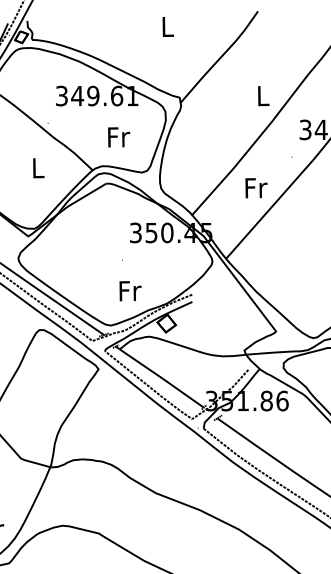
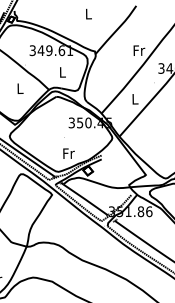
text: (263, 95) -> (139, 50), L -> Fr
text: (118, 137) -> (62, 72), Fr -> L
text: (256, 188) -> (135, 99), Fr -> L

